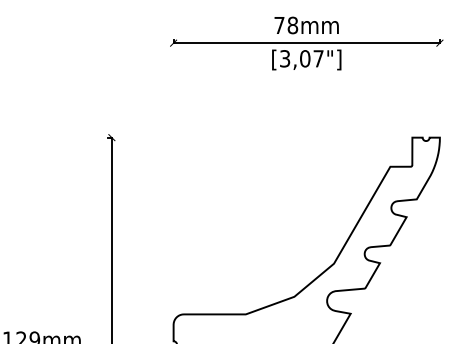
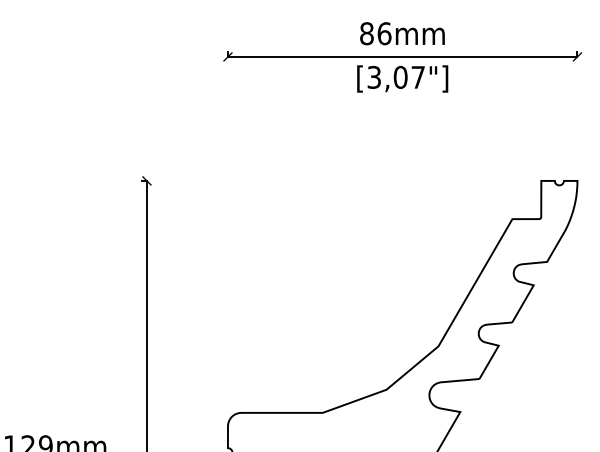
text: (286, 25) -> (375, 33), 78mm -> 86mm

